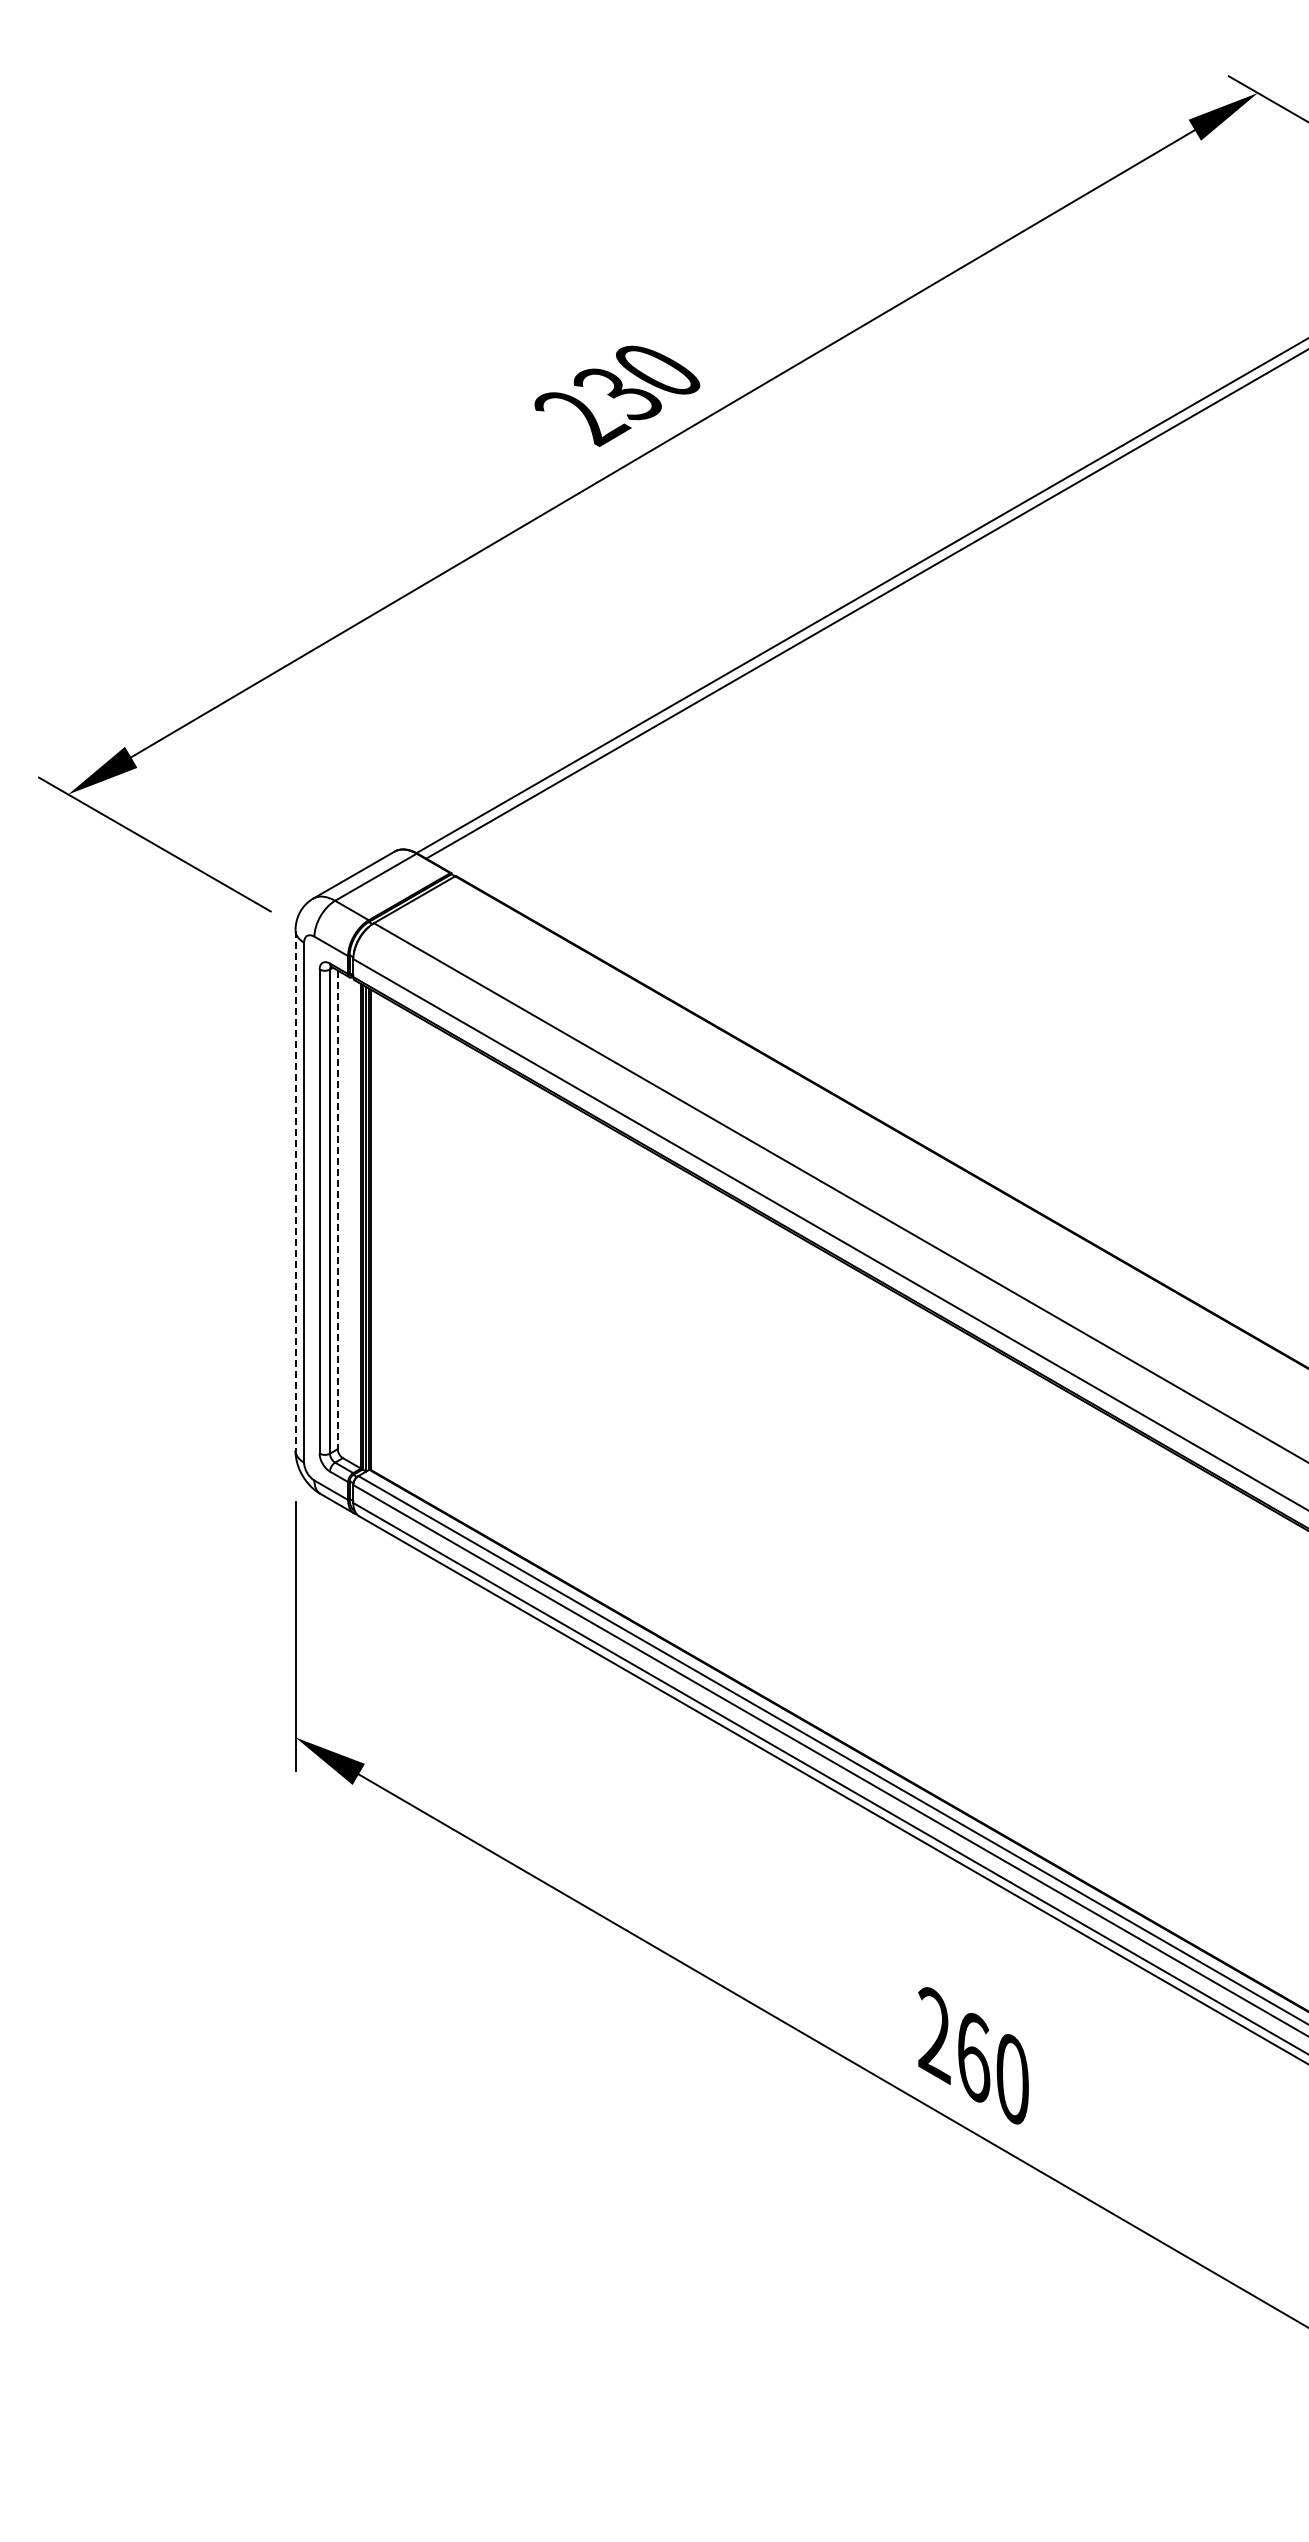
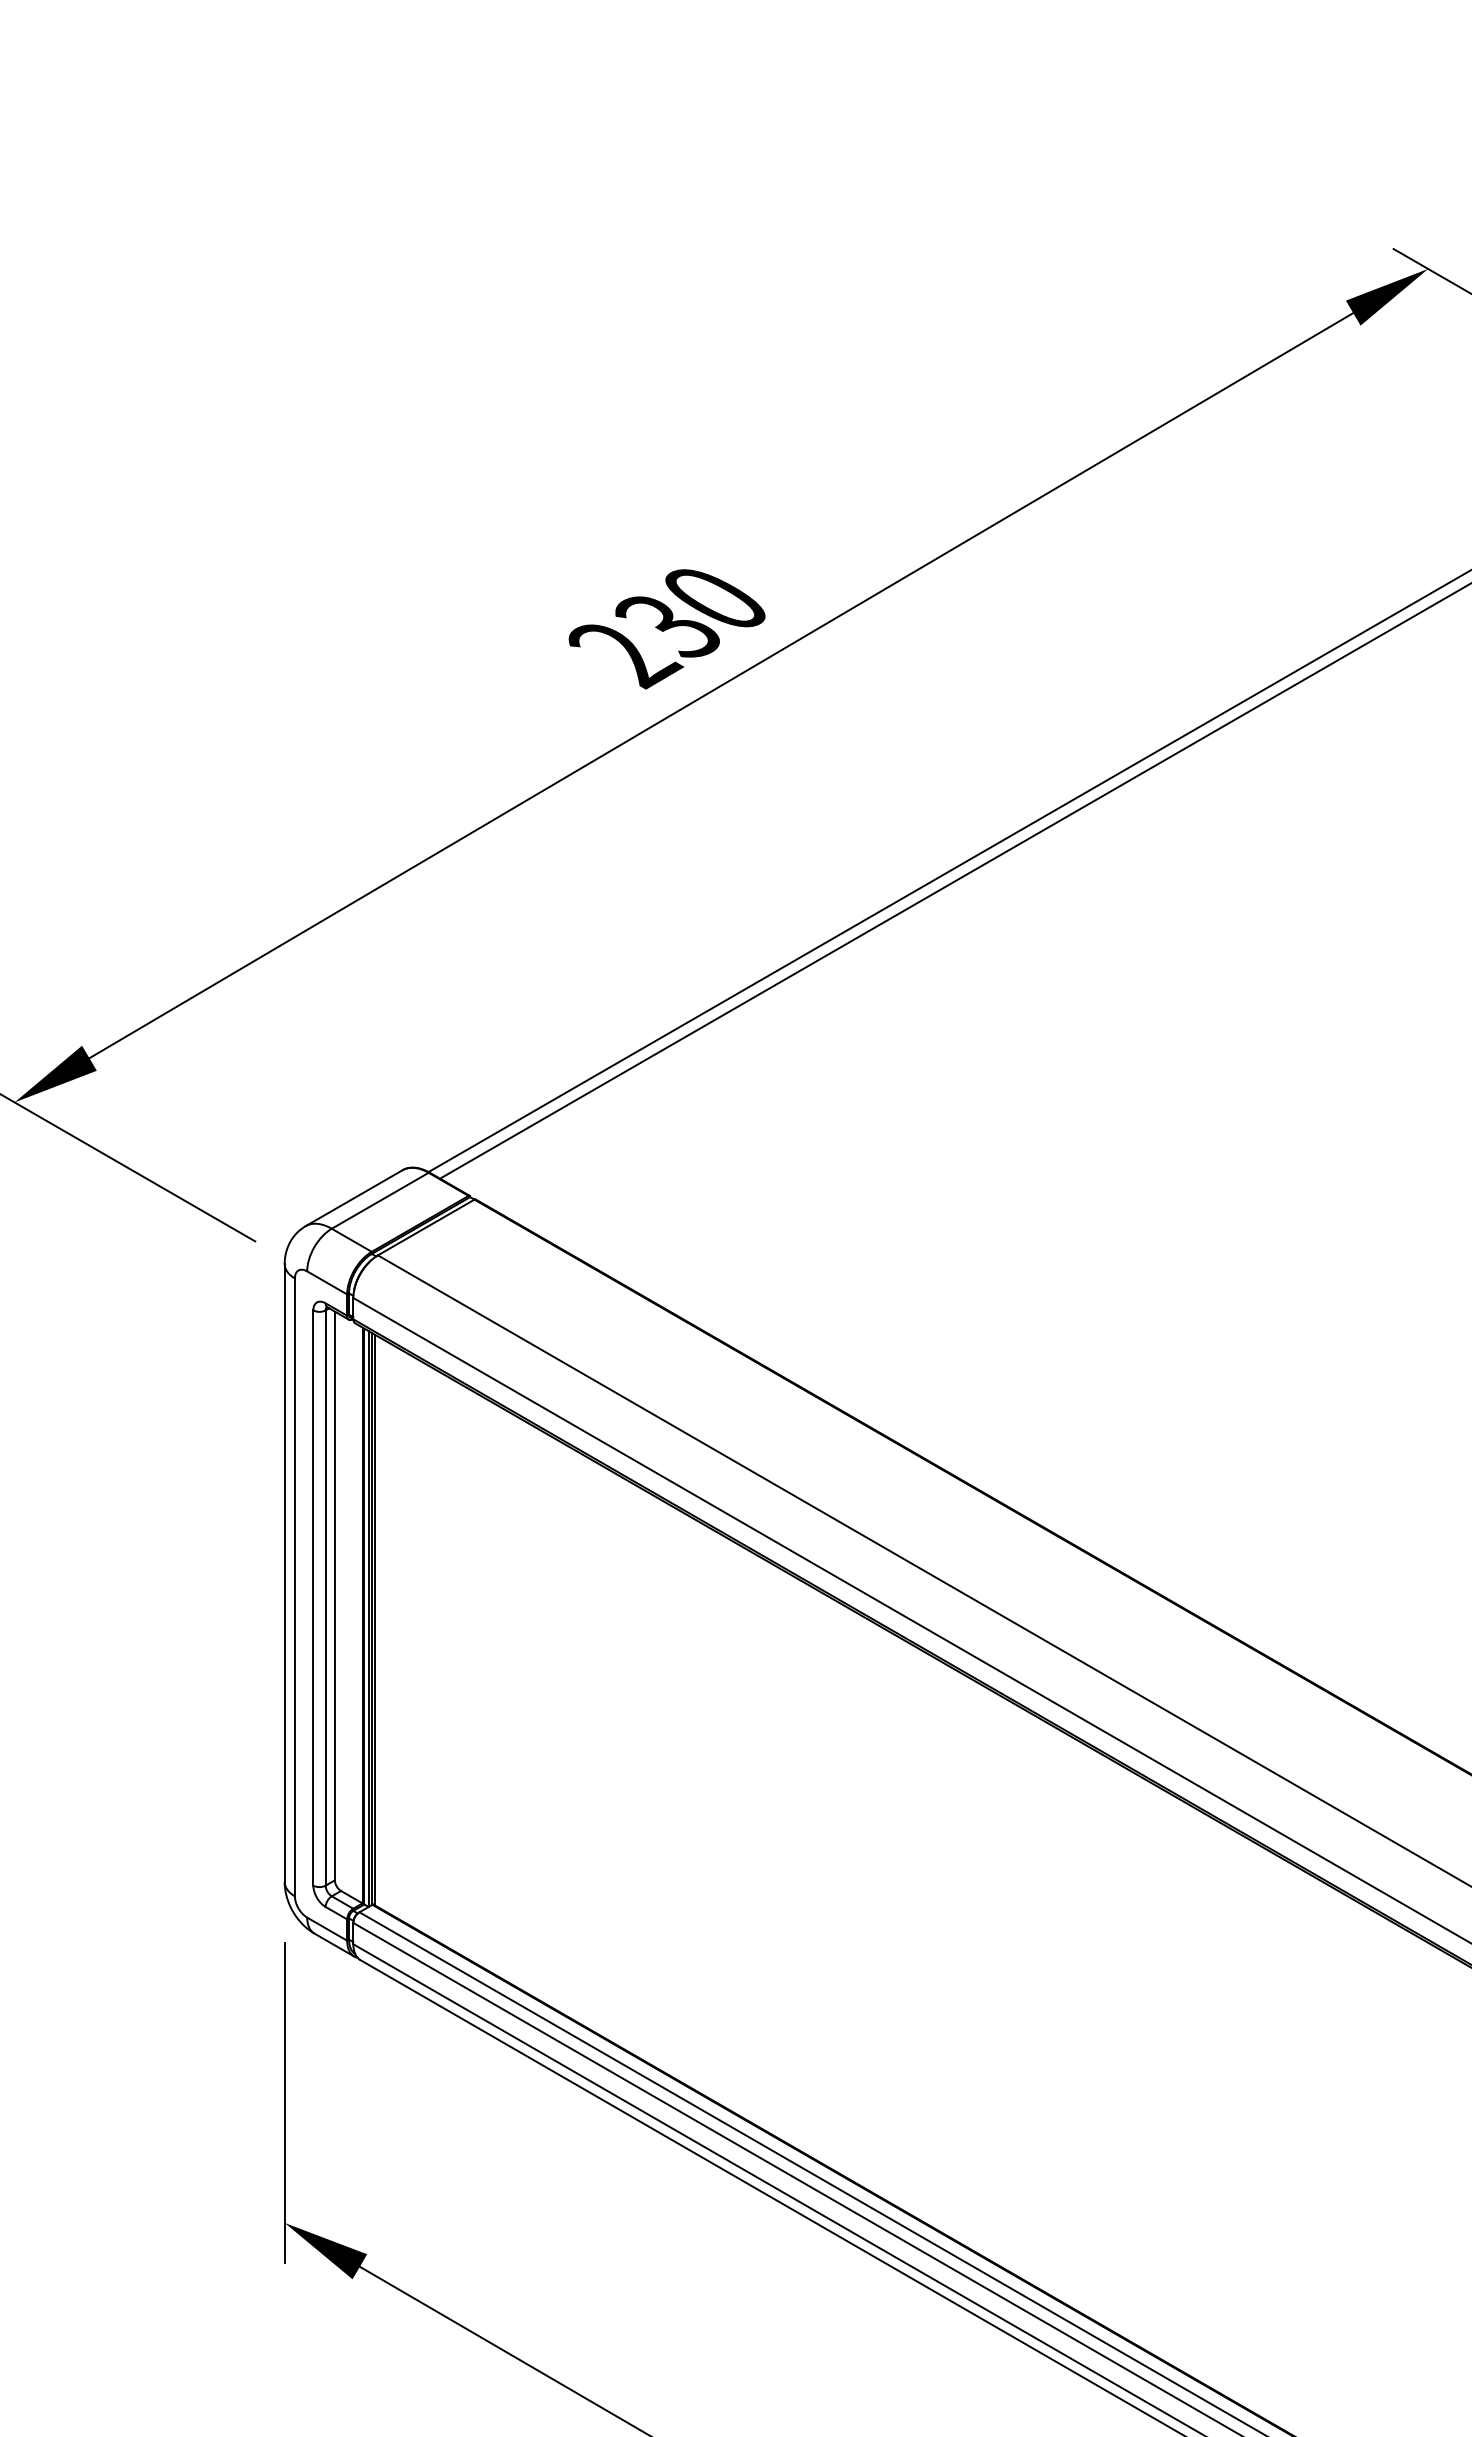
line: (295, 1190) -> (284, 1572), dashed -> solid
line: (337, 1210) -> (334, 1596), dashed -> solid

